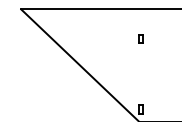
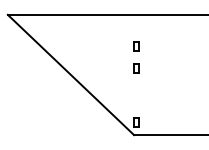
part: (141, 59) -> (136, 68), added

